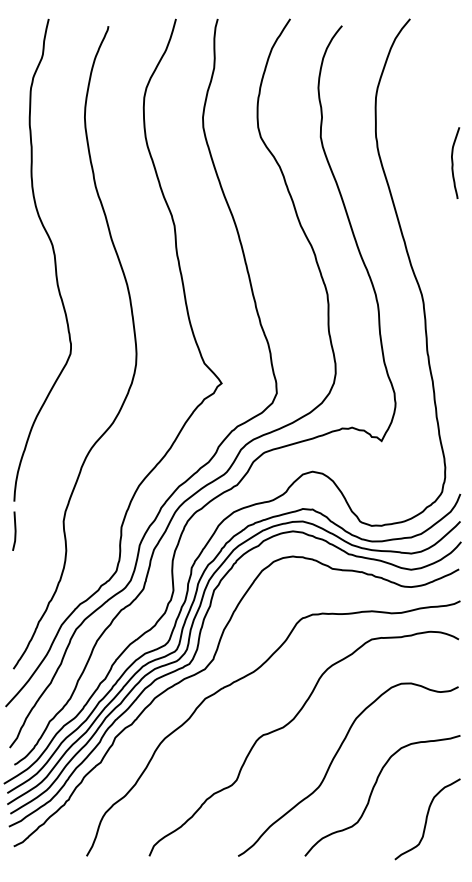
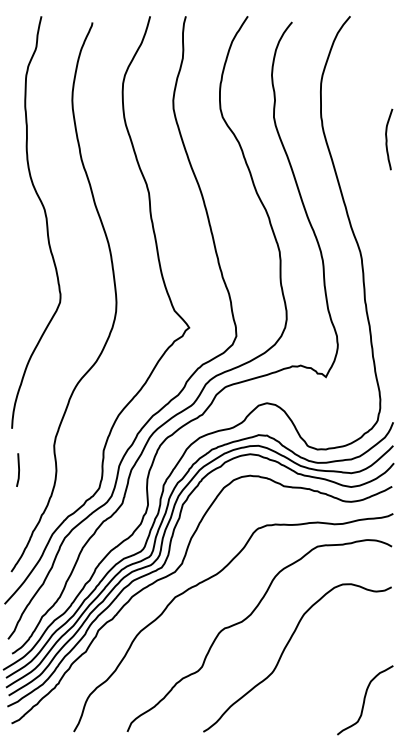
line: (14, 530) -> (18, 469), moved
curve: (372, 792) -> (318, 677), removed

